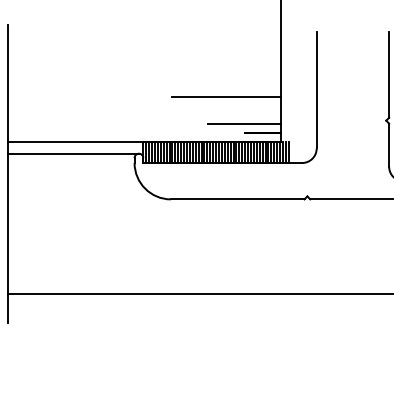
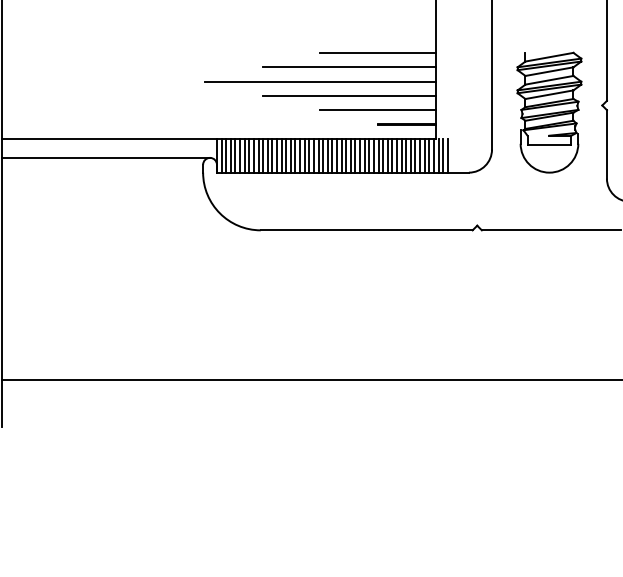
line: (244, 87) -> (377, 52), added
line: (208, 105) -> (320, 81), added
line: (226, 114) -> (348, 95), added
part: (352, 124) -> (548, 111), added

